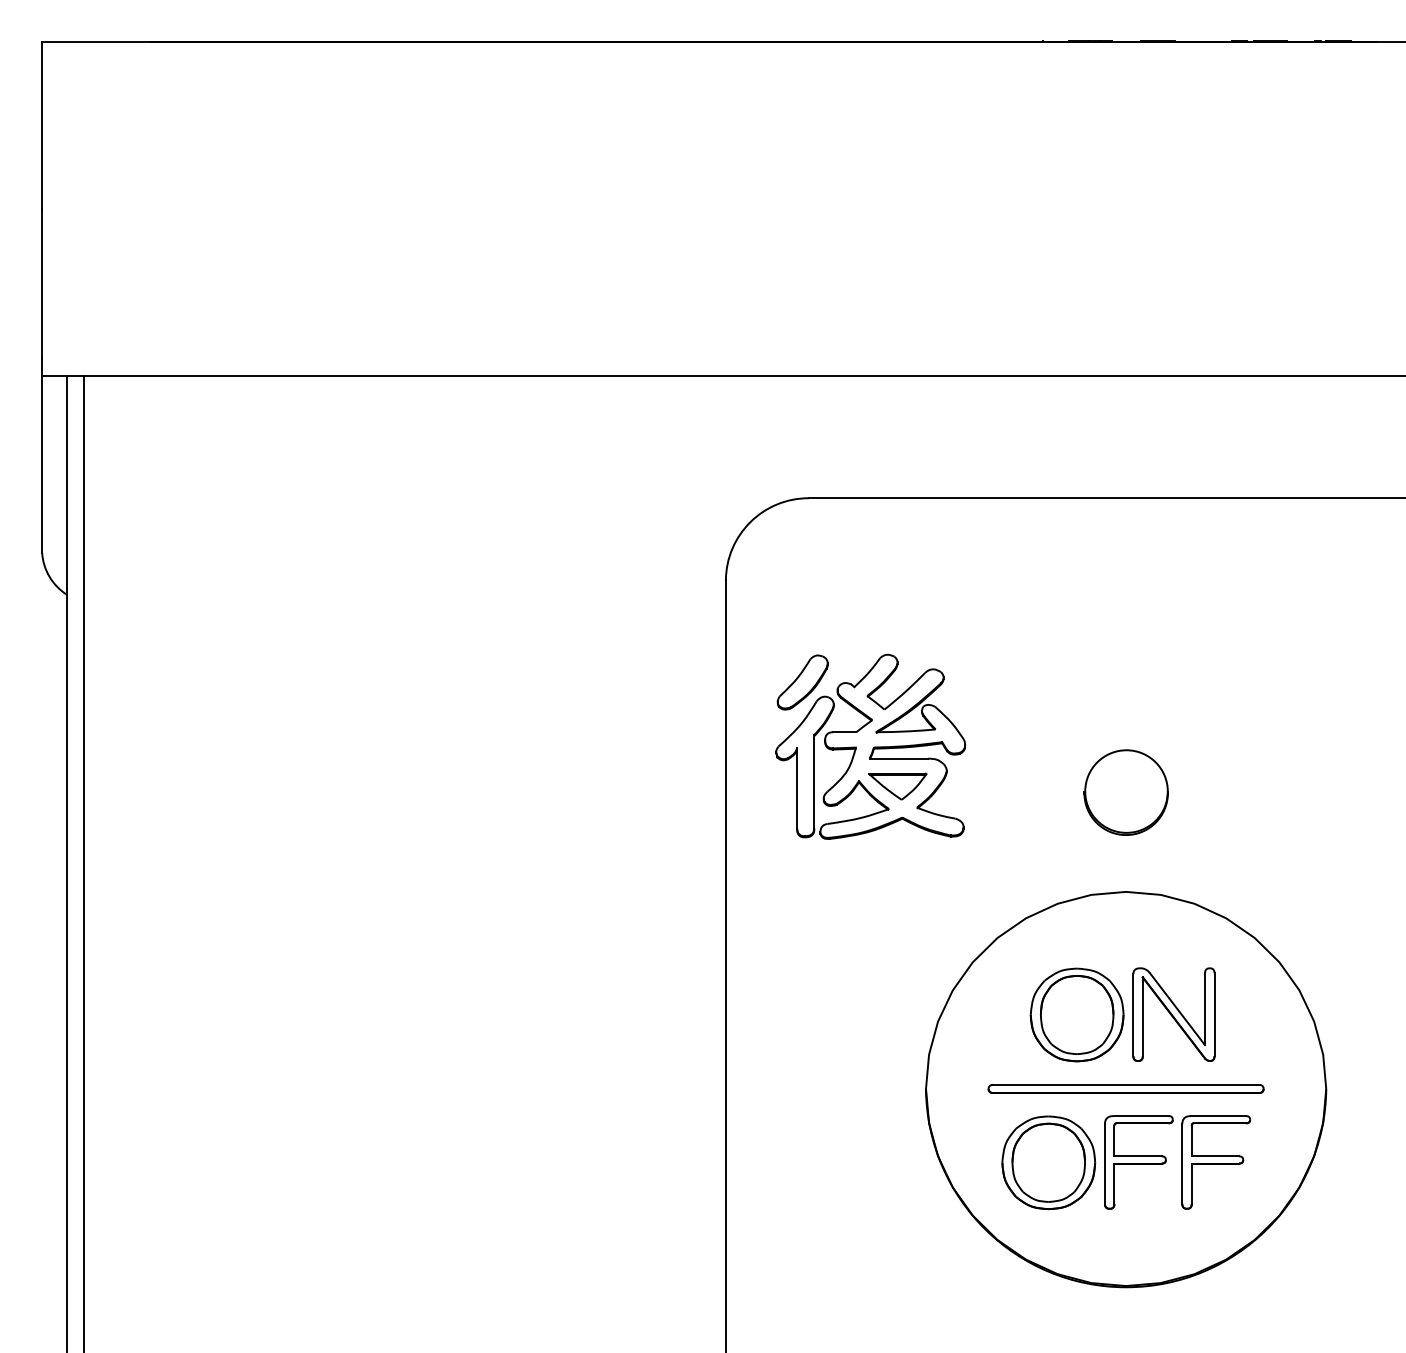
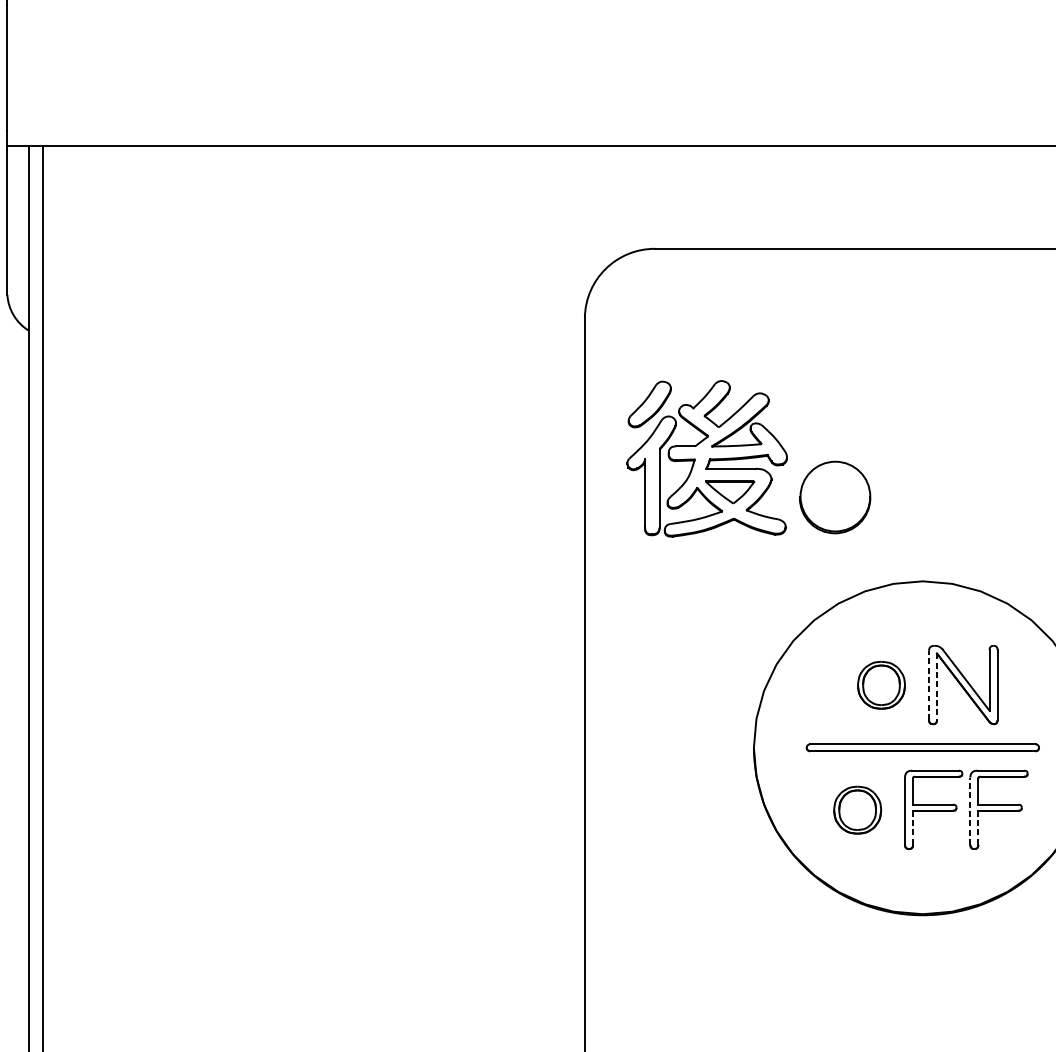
part: (1125, 792) -> (834, 497), moved
part: (1076, 1014) -> (881, 684), size x0.6
line: (1133, 1015) -> (929, 685), solid -> dashed
line: (1142, 1017) -> (936, 687), solid -> dashed
part: (1048, 1162) -> (857, 809), size x0.6
line: (1182, 1164) -> (970, 811), solid -> dashed
line: (1114, 1184) -> (913, 828), solid -> dashed
line: (1191, 1184) -> (978, 828), solid -> dashed

